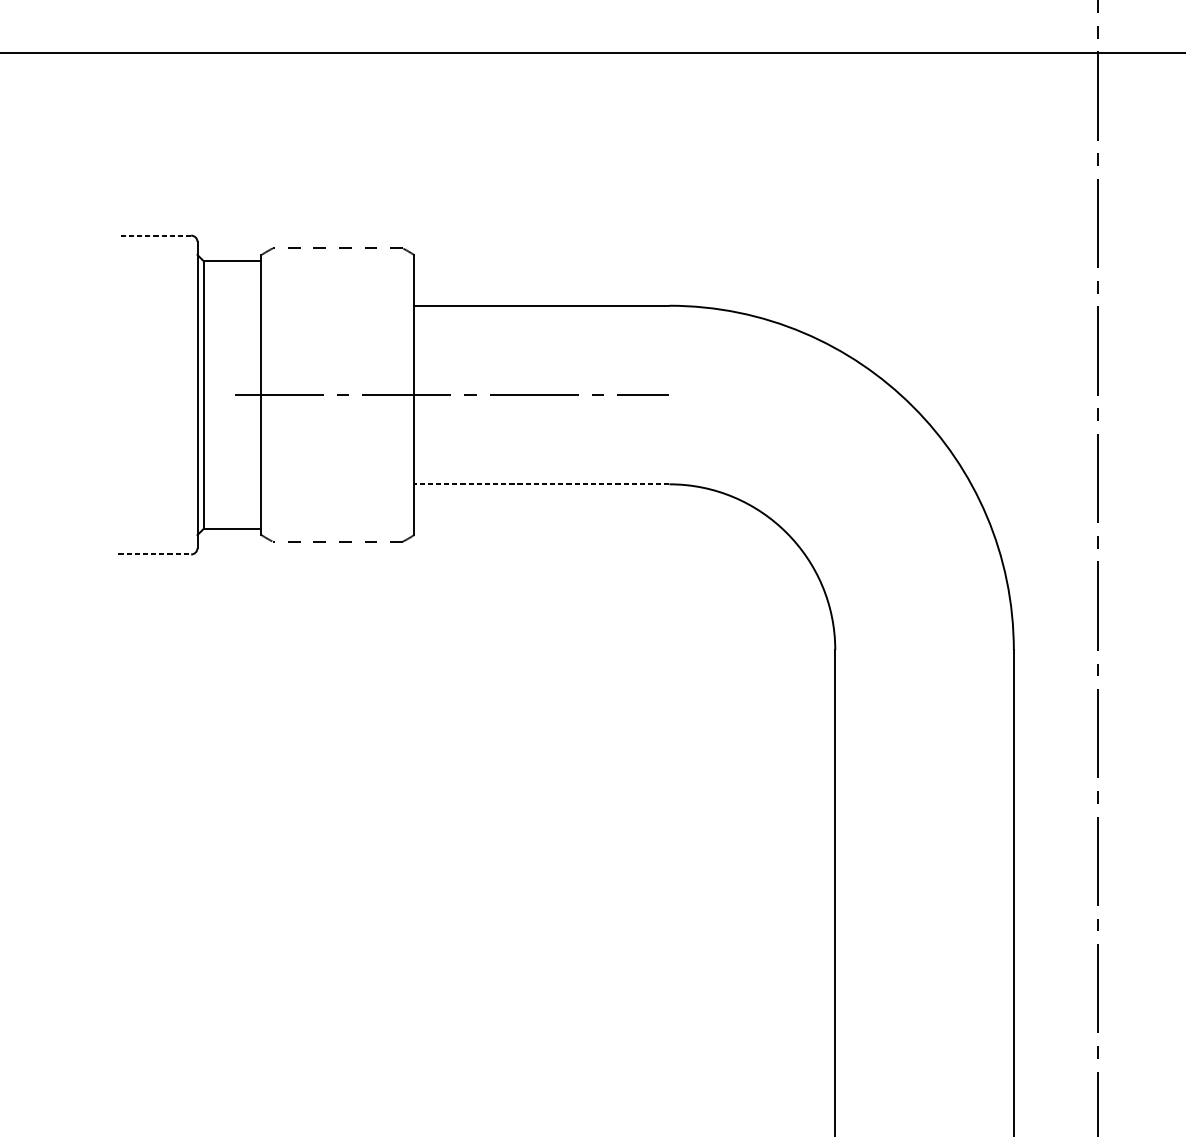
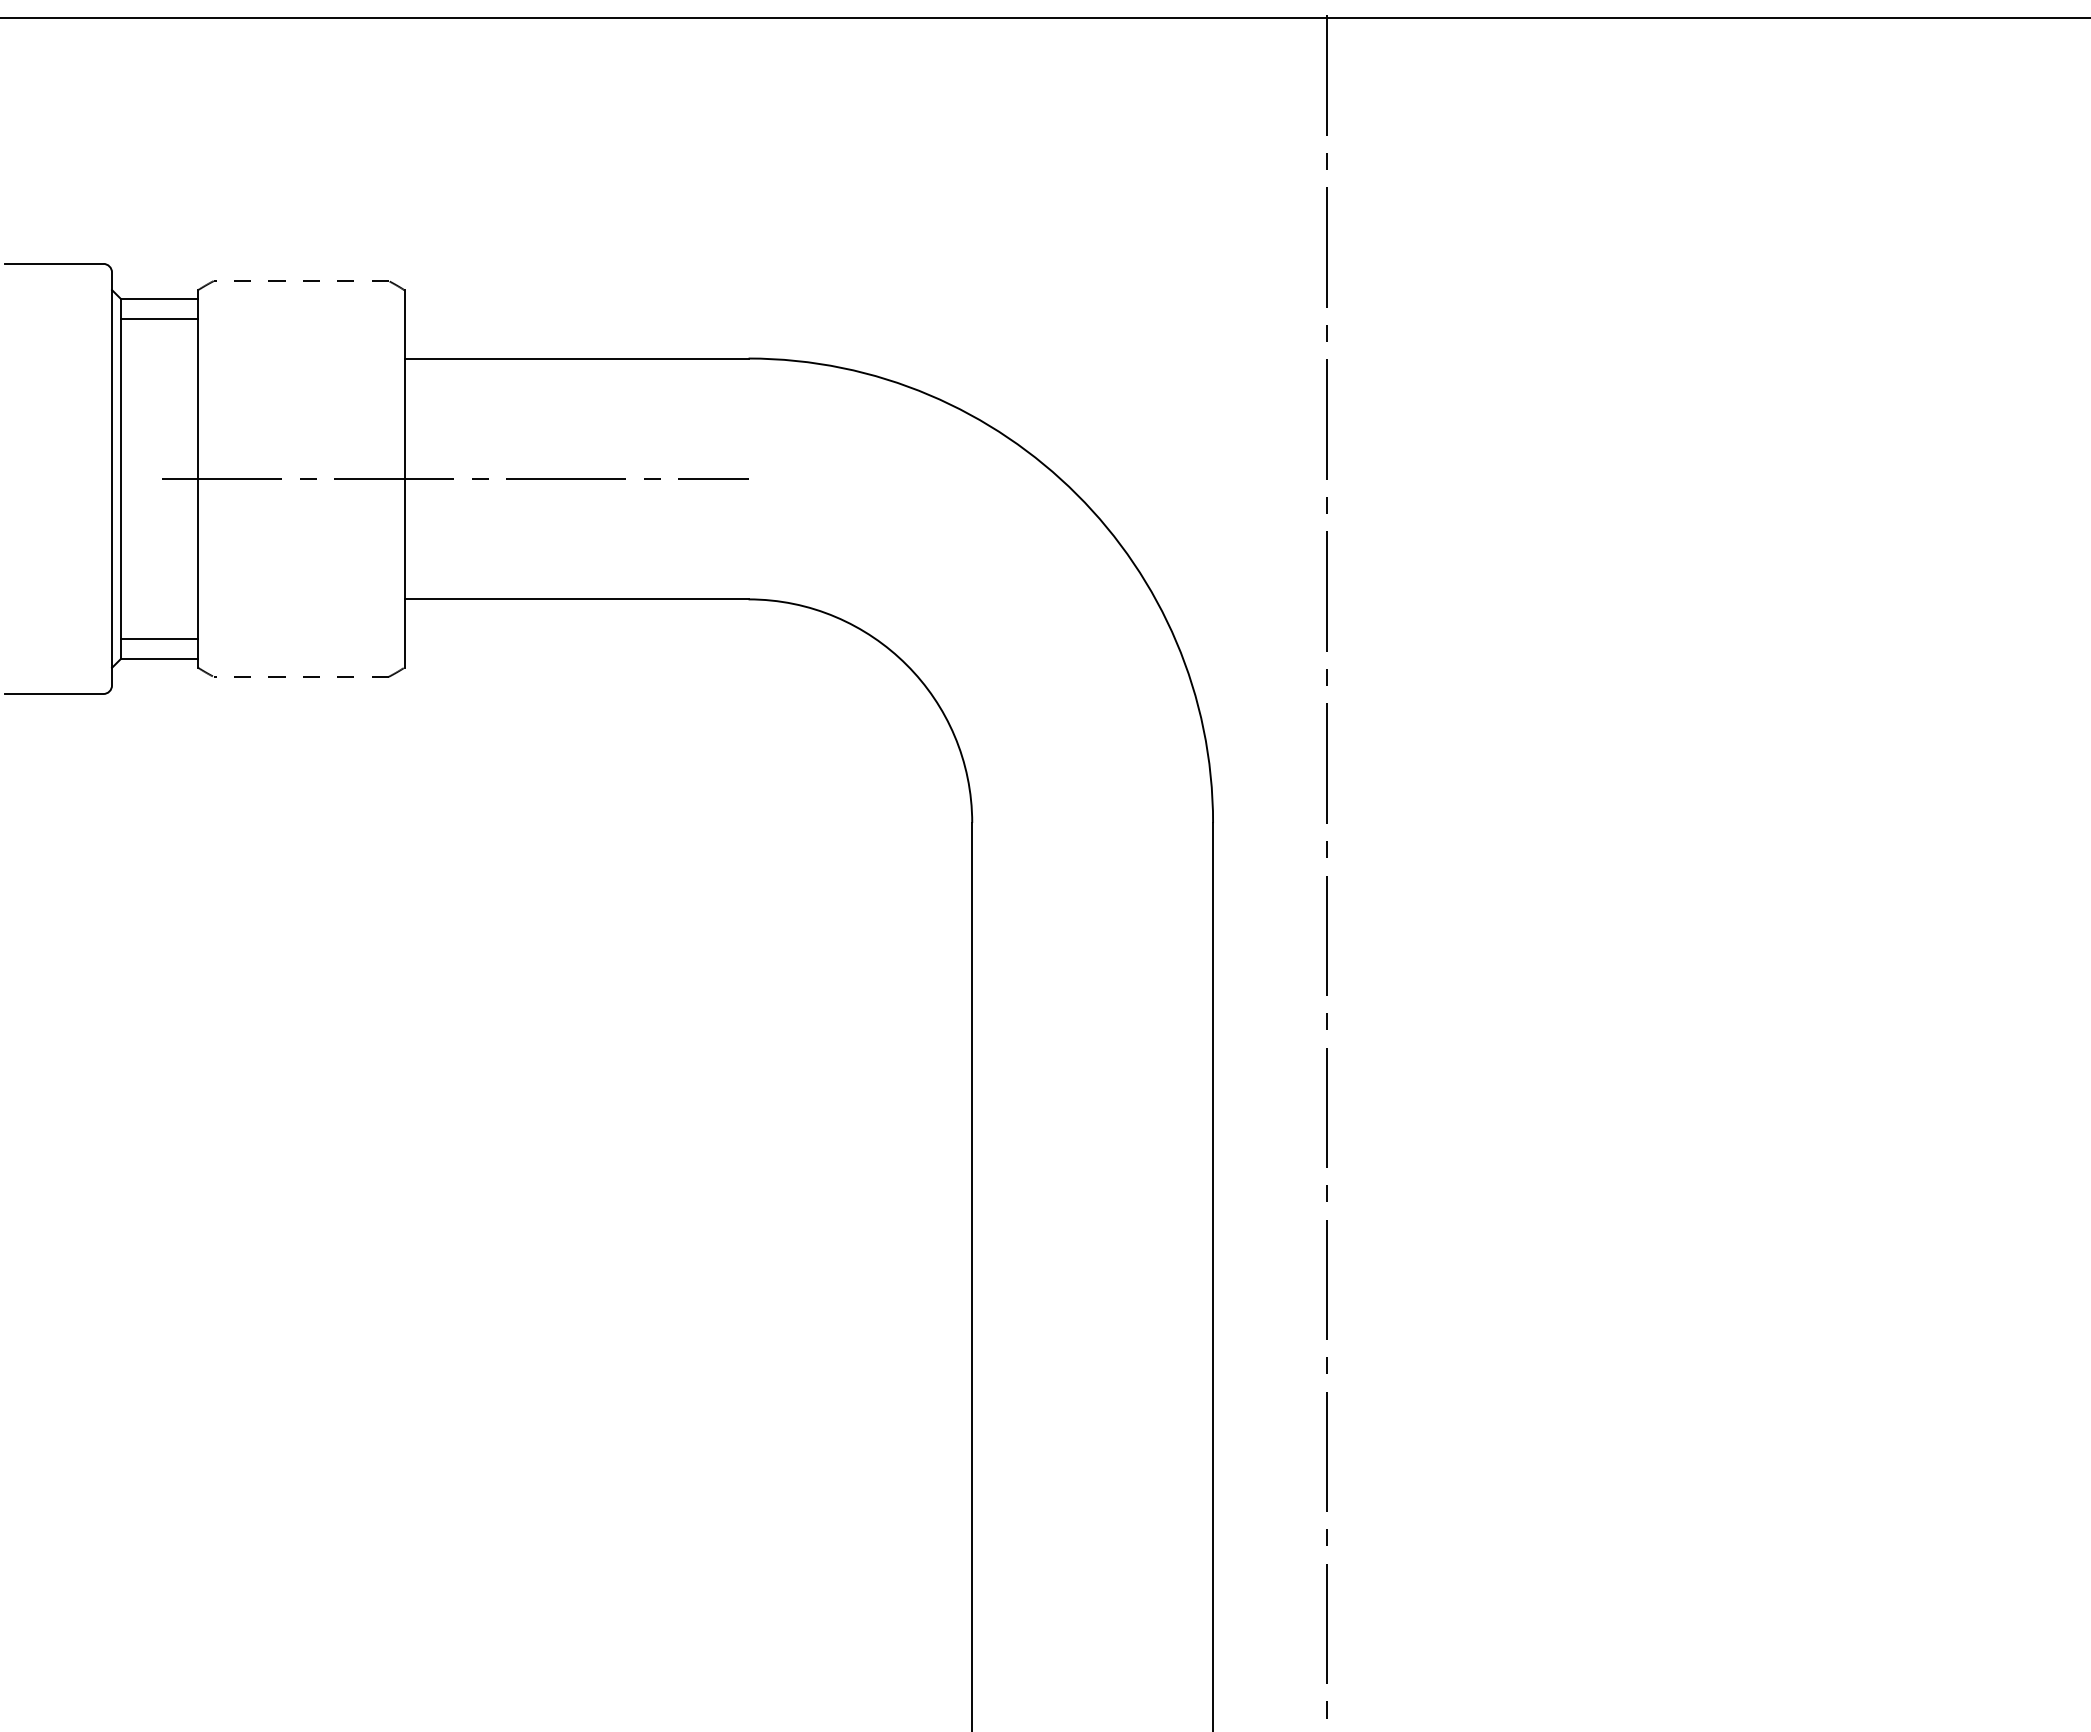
line: (154, 235) -> (53, 263), dashed -> solid
line: (232, 276) -> (159, 318), added
line: (541, 484) -> (576, 599), dashed -> solid
line: (232, 514) -> (159, 639), added
line: (154, 554) -> (54, 694), dashed -> solid

